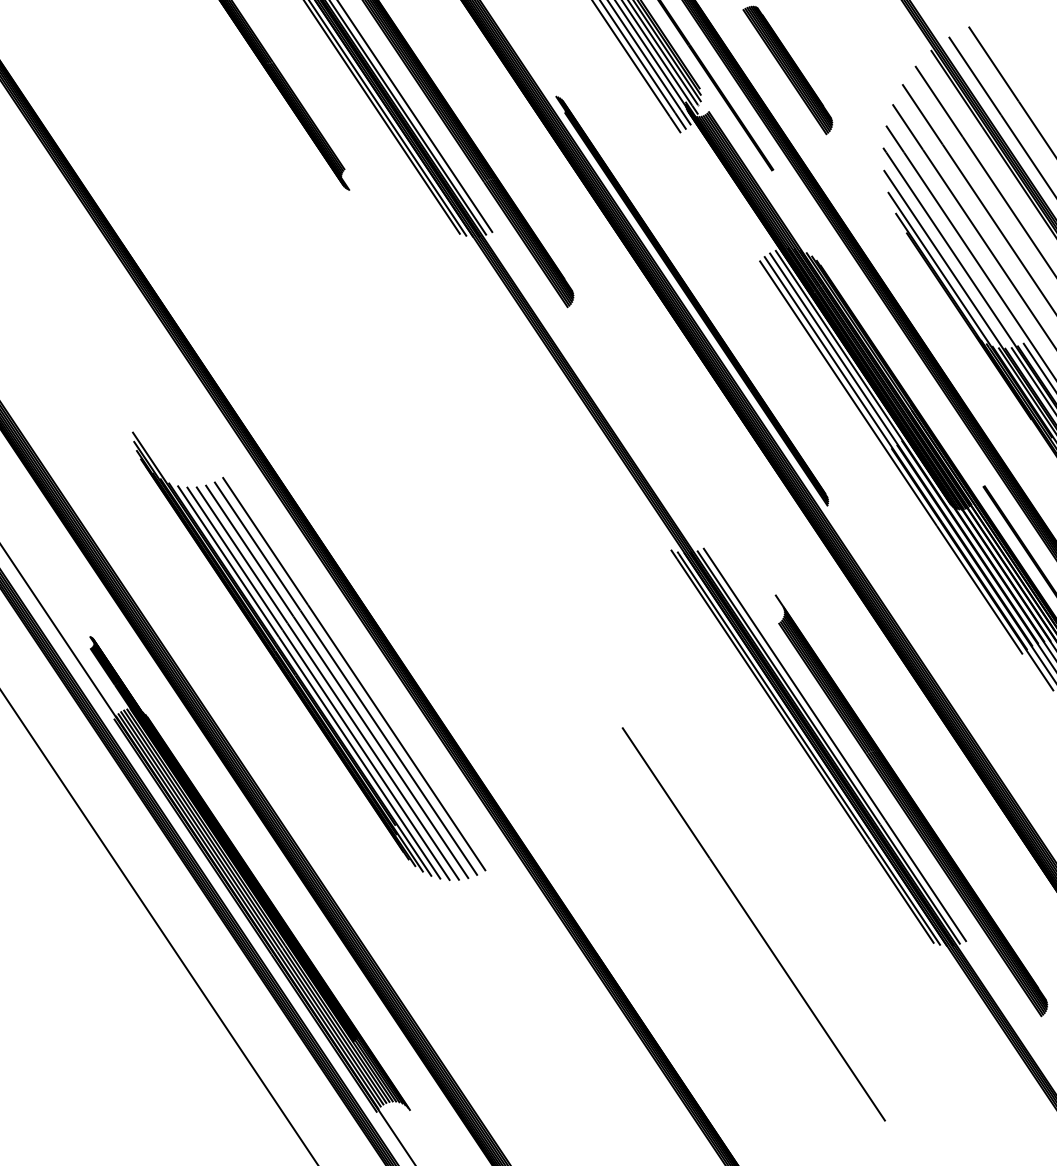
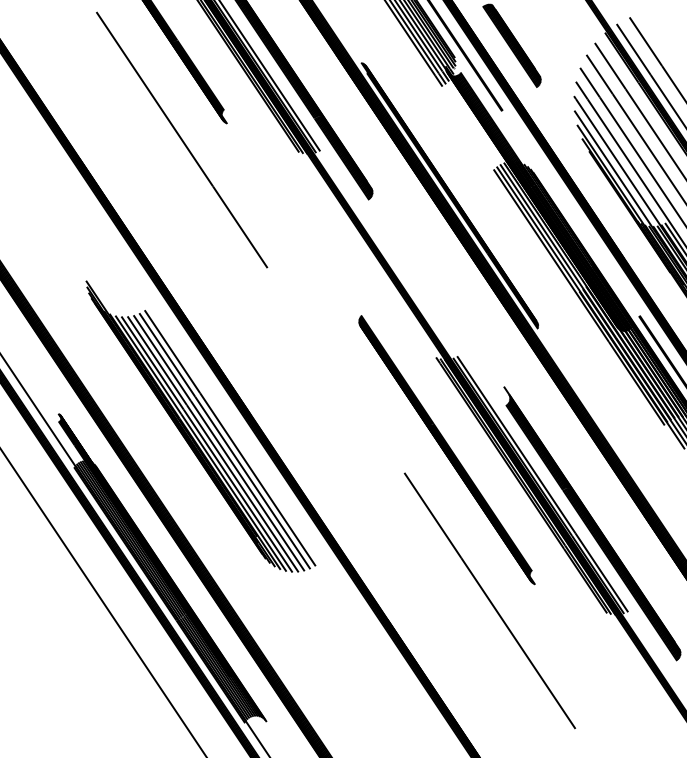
line: (280, 214) -> (182, 139), added
part: (686, 693) -> (446, 450), added

